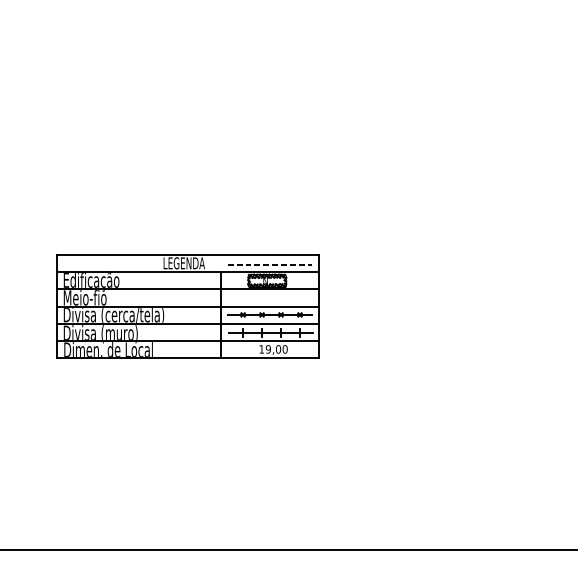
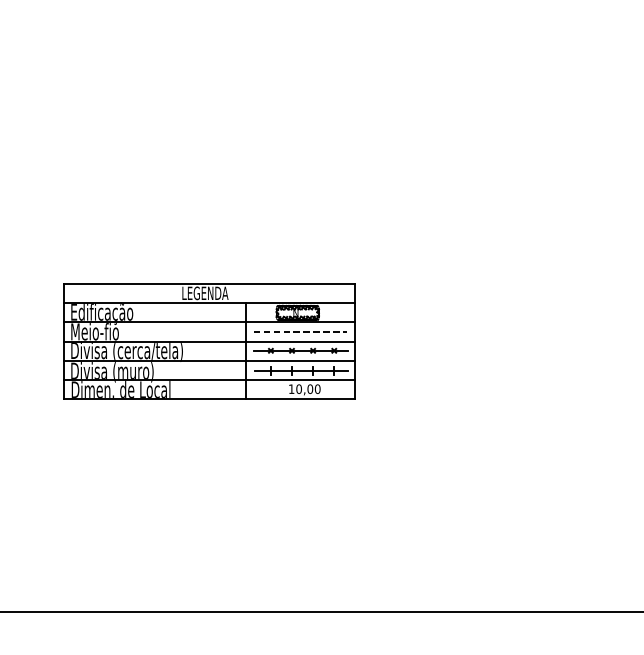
line: (268, 264) -> (299, 331), moved
text: (267, 348) -> (298, 388), 19,00 -> 10,00

